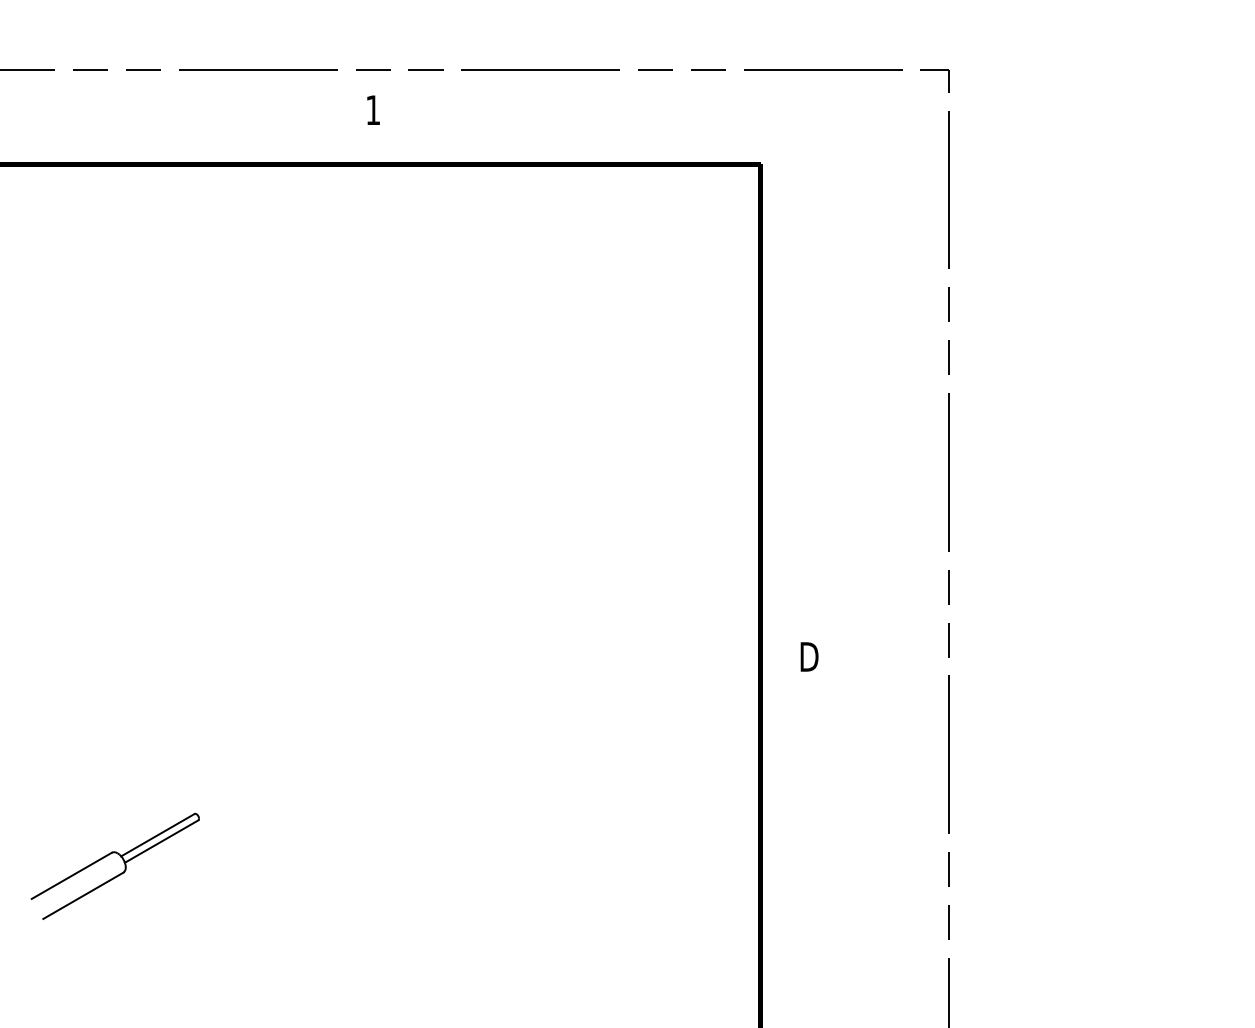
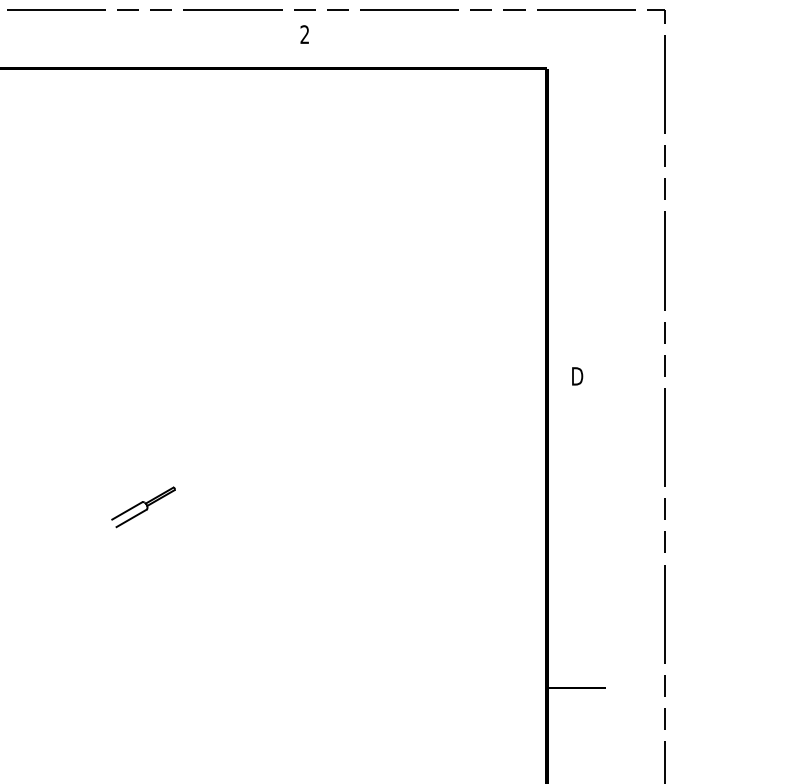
text: (372, 109) -> (304, 34), 1 -> 2
part: (115, 866) -> (143, 507), size x0.6

